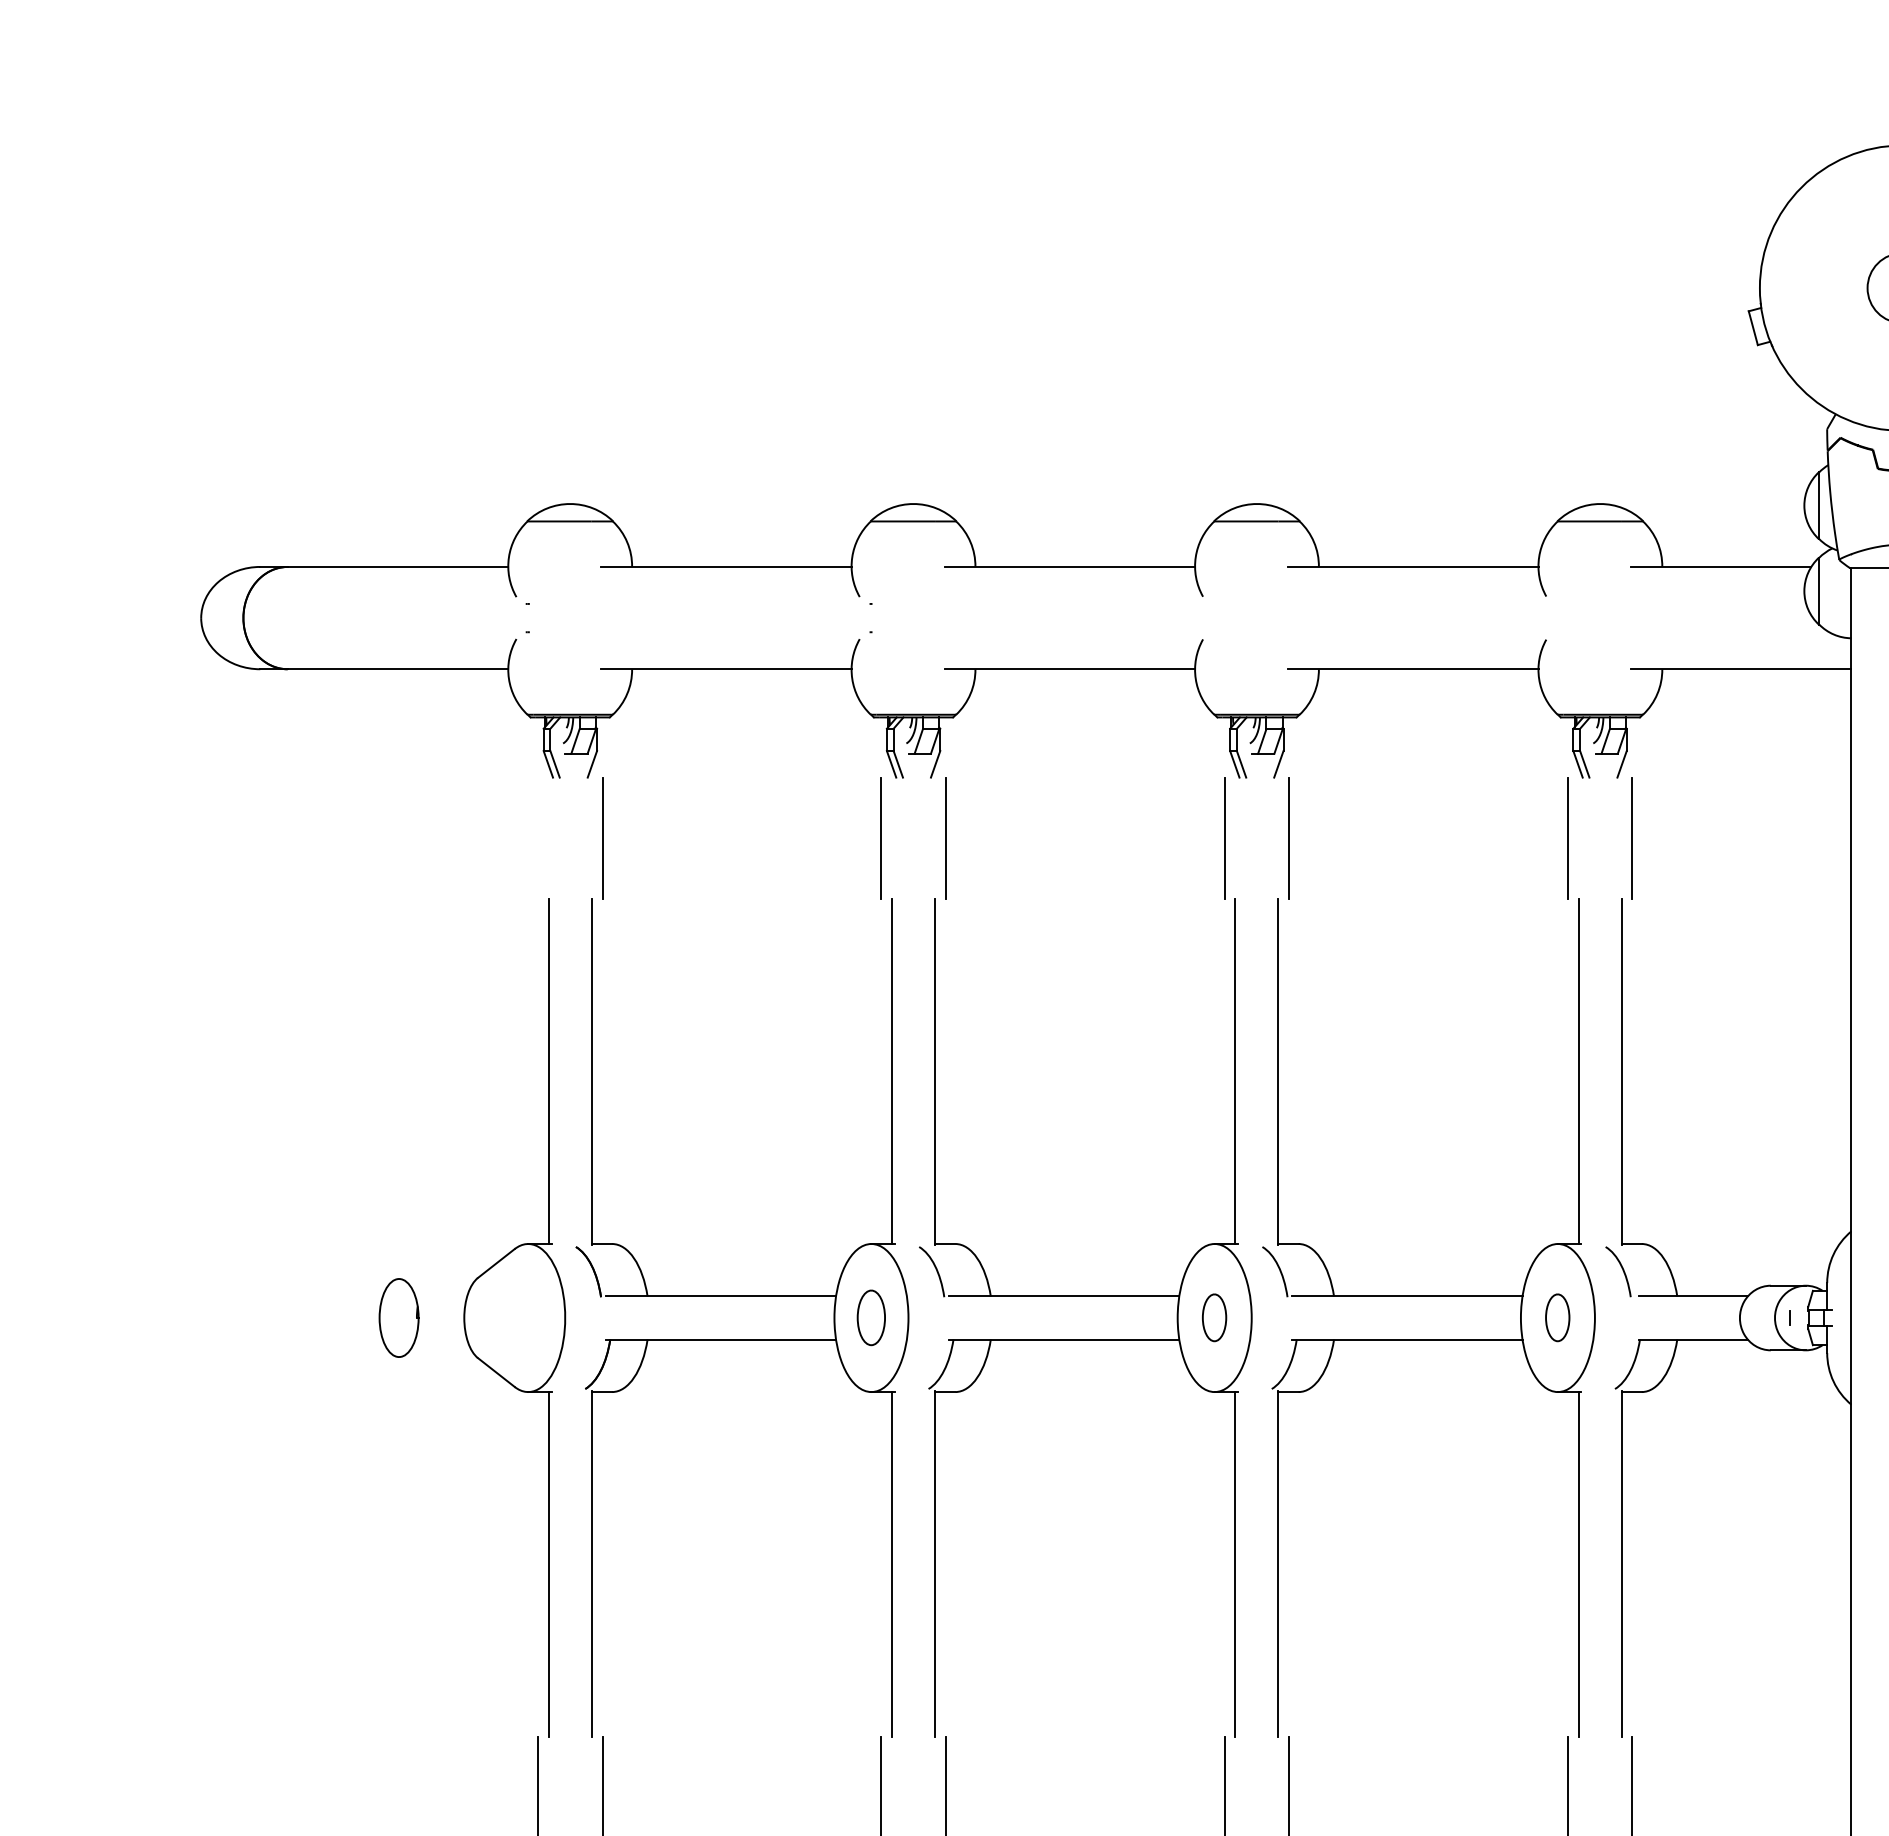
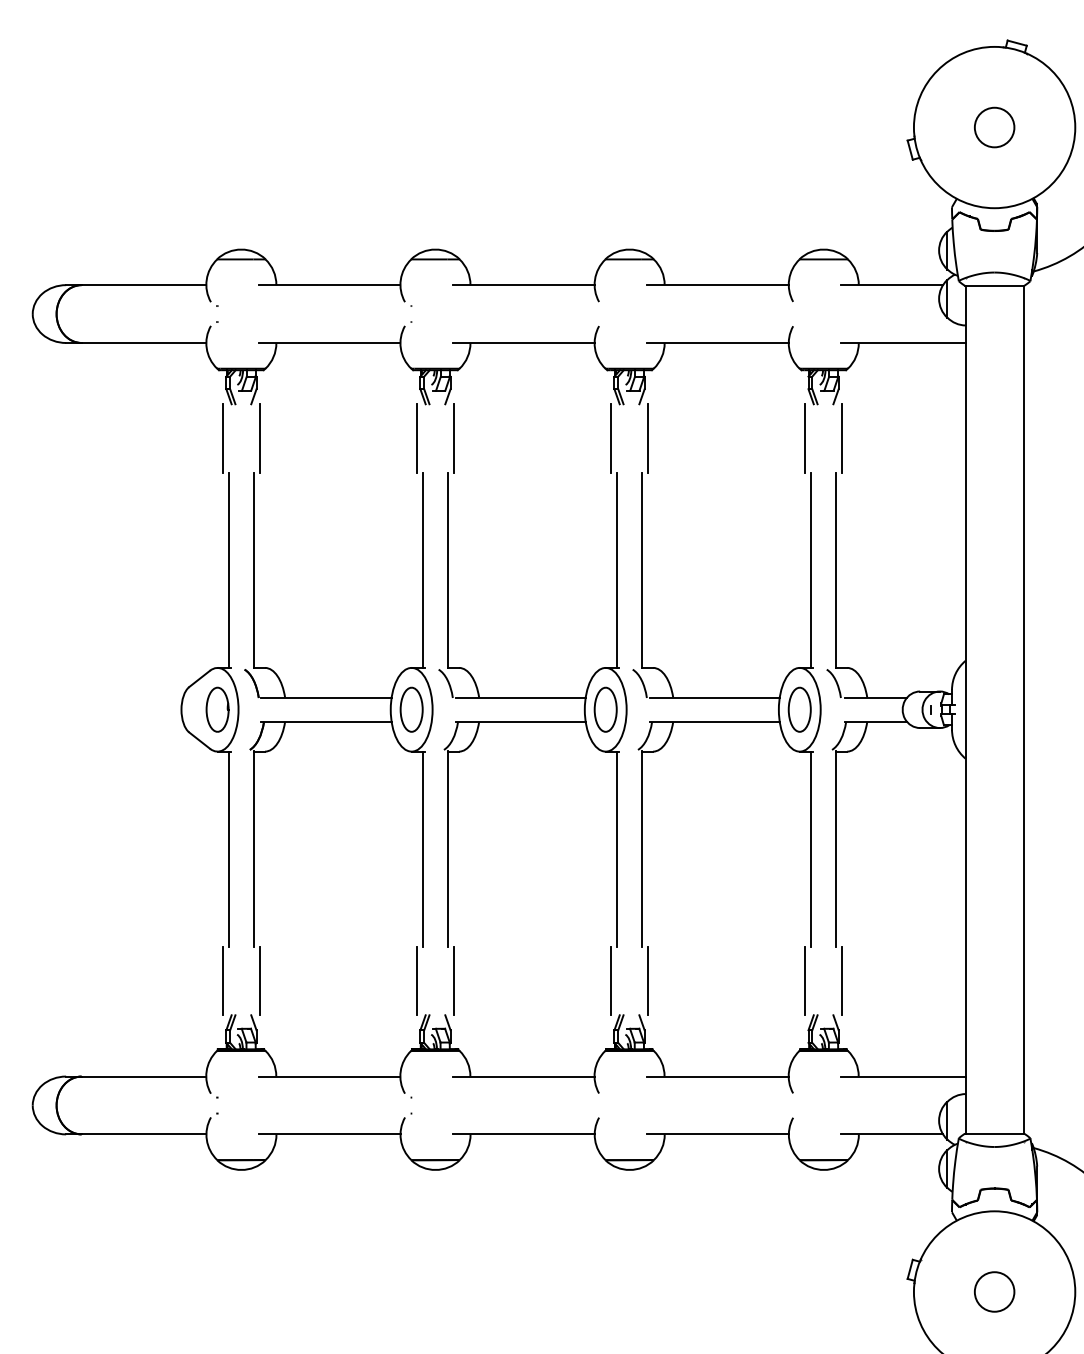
line: (538, 838) -> (223, 438), added
part: (398, 1317) -> (217, 709), moved
part: (871, 1317) -> (411, 709), size x1.43
part: (1214, 1317) -> (605, 709), size x1.67
part: (1557, 1317) -> (799, 709), size x1.67

